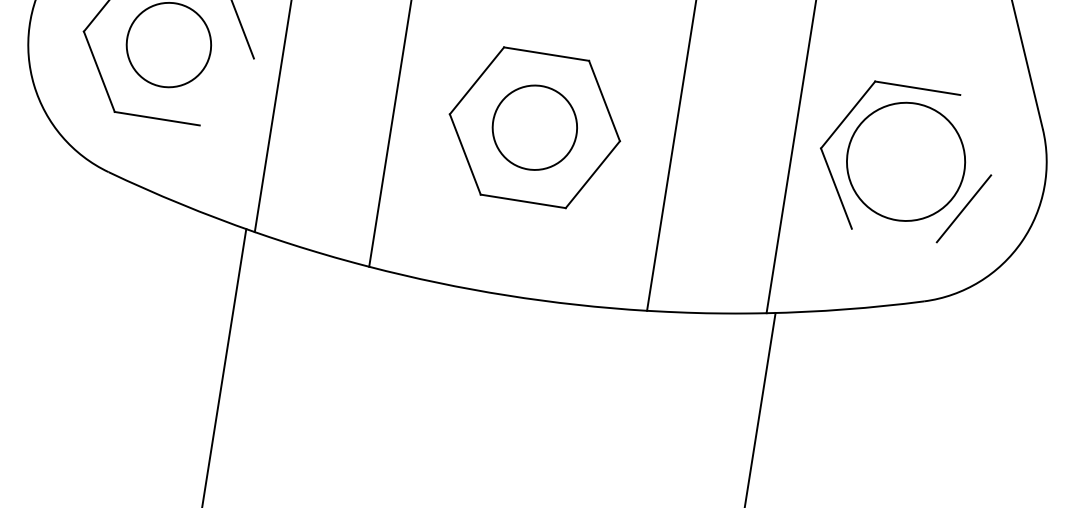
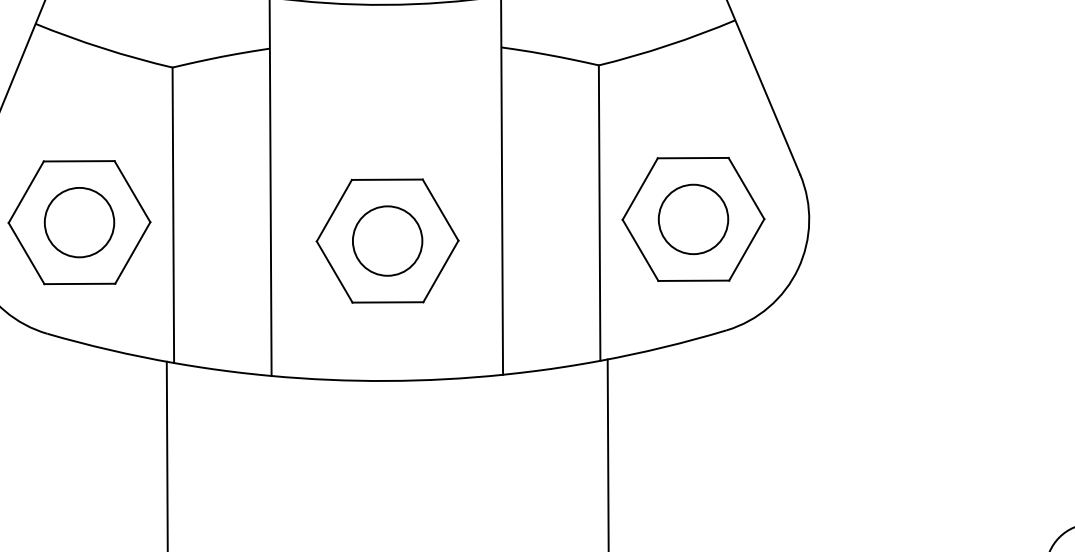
line: (226, 91) -> (132, 252), added
line: (975, 135) -> (746, 188), added
circle: (906, 161) -> (693, 219), size x0.71
line: (894, 235) -> (693, 280), added

